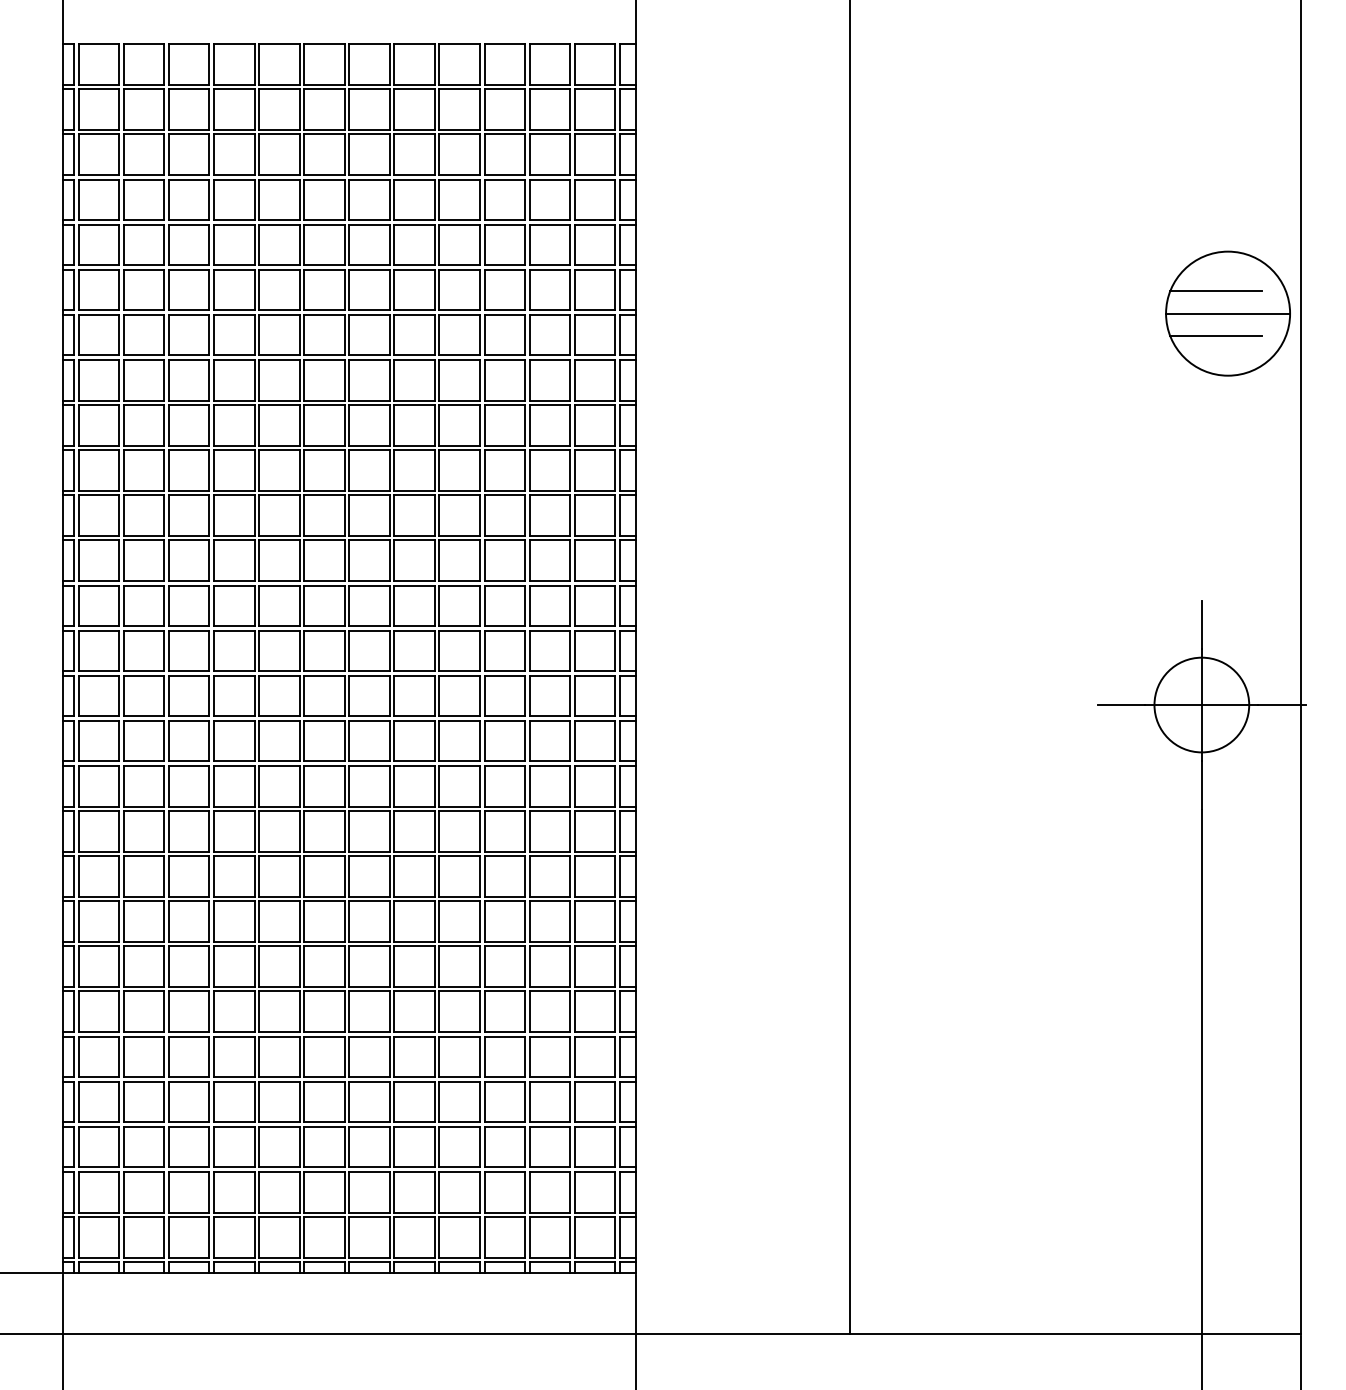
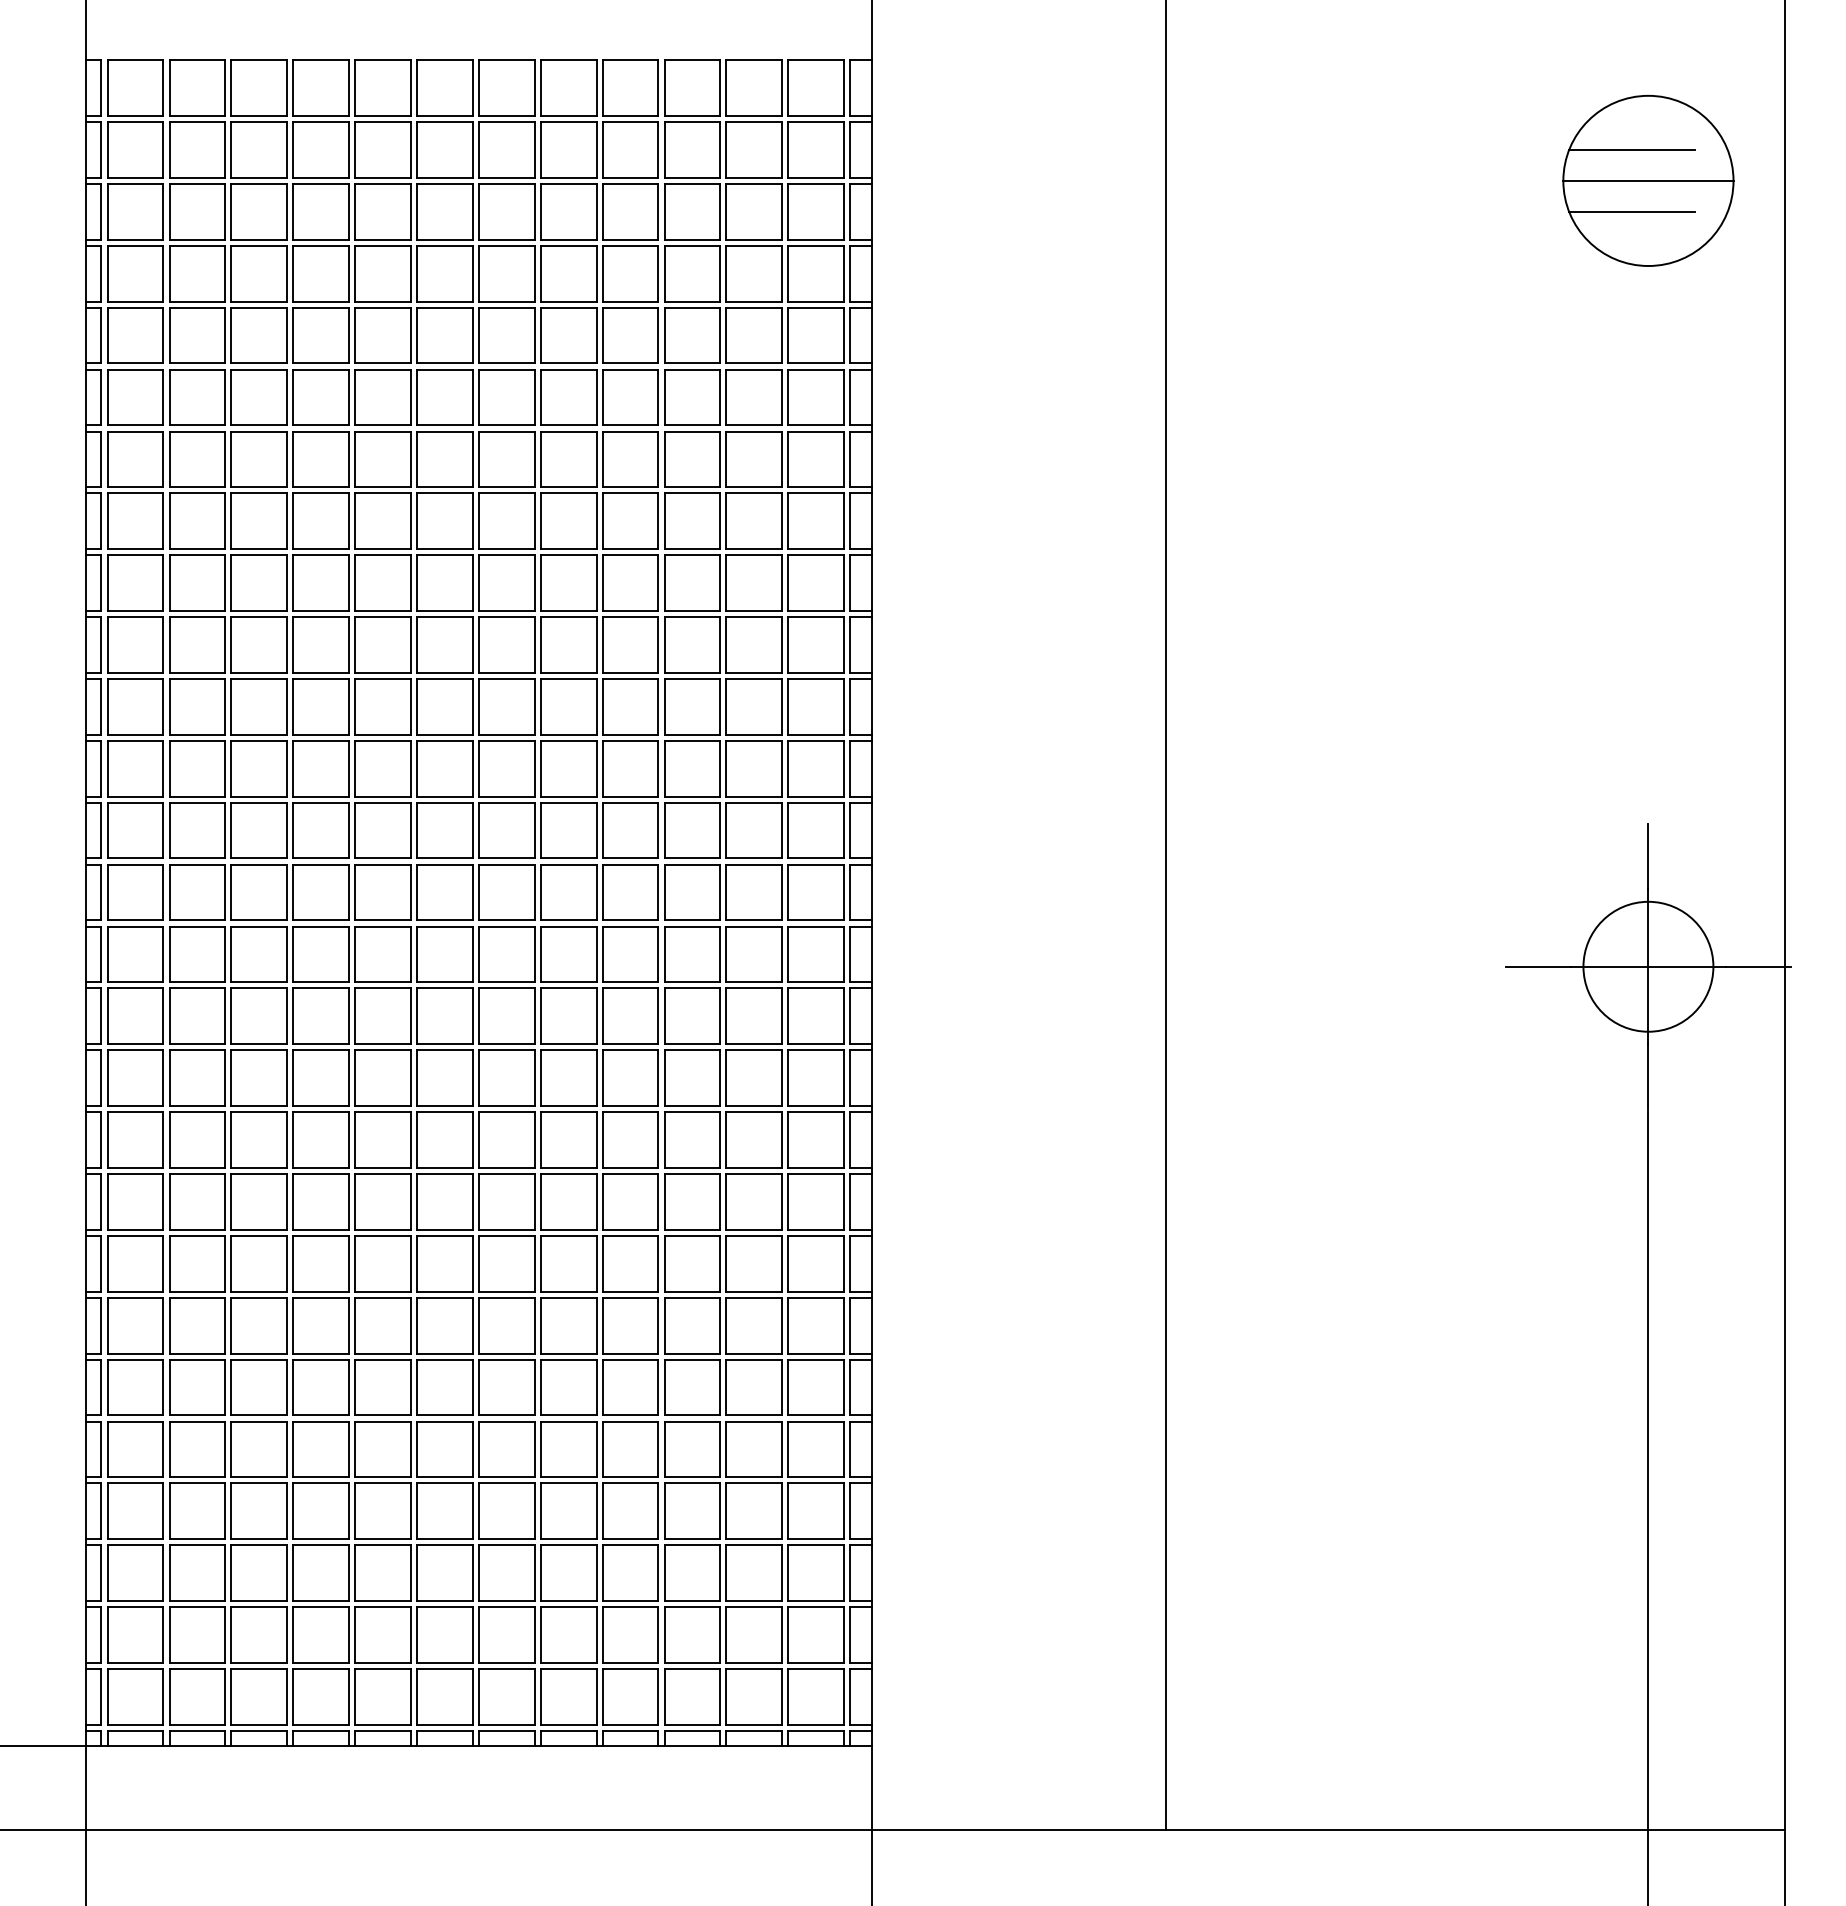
part: (1228, 313) -> (1648, 180), moved

